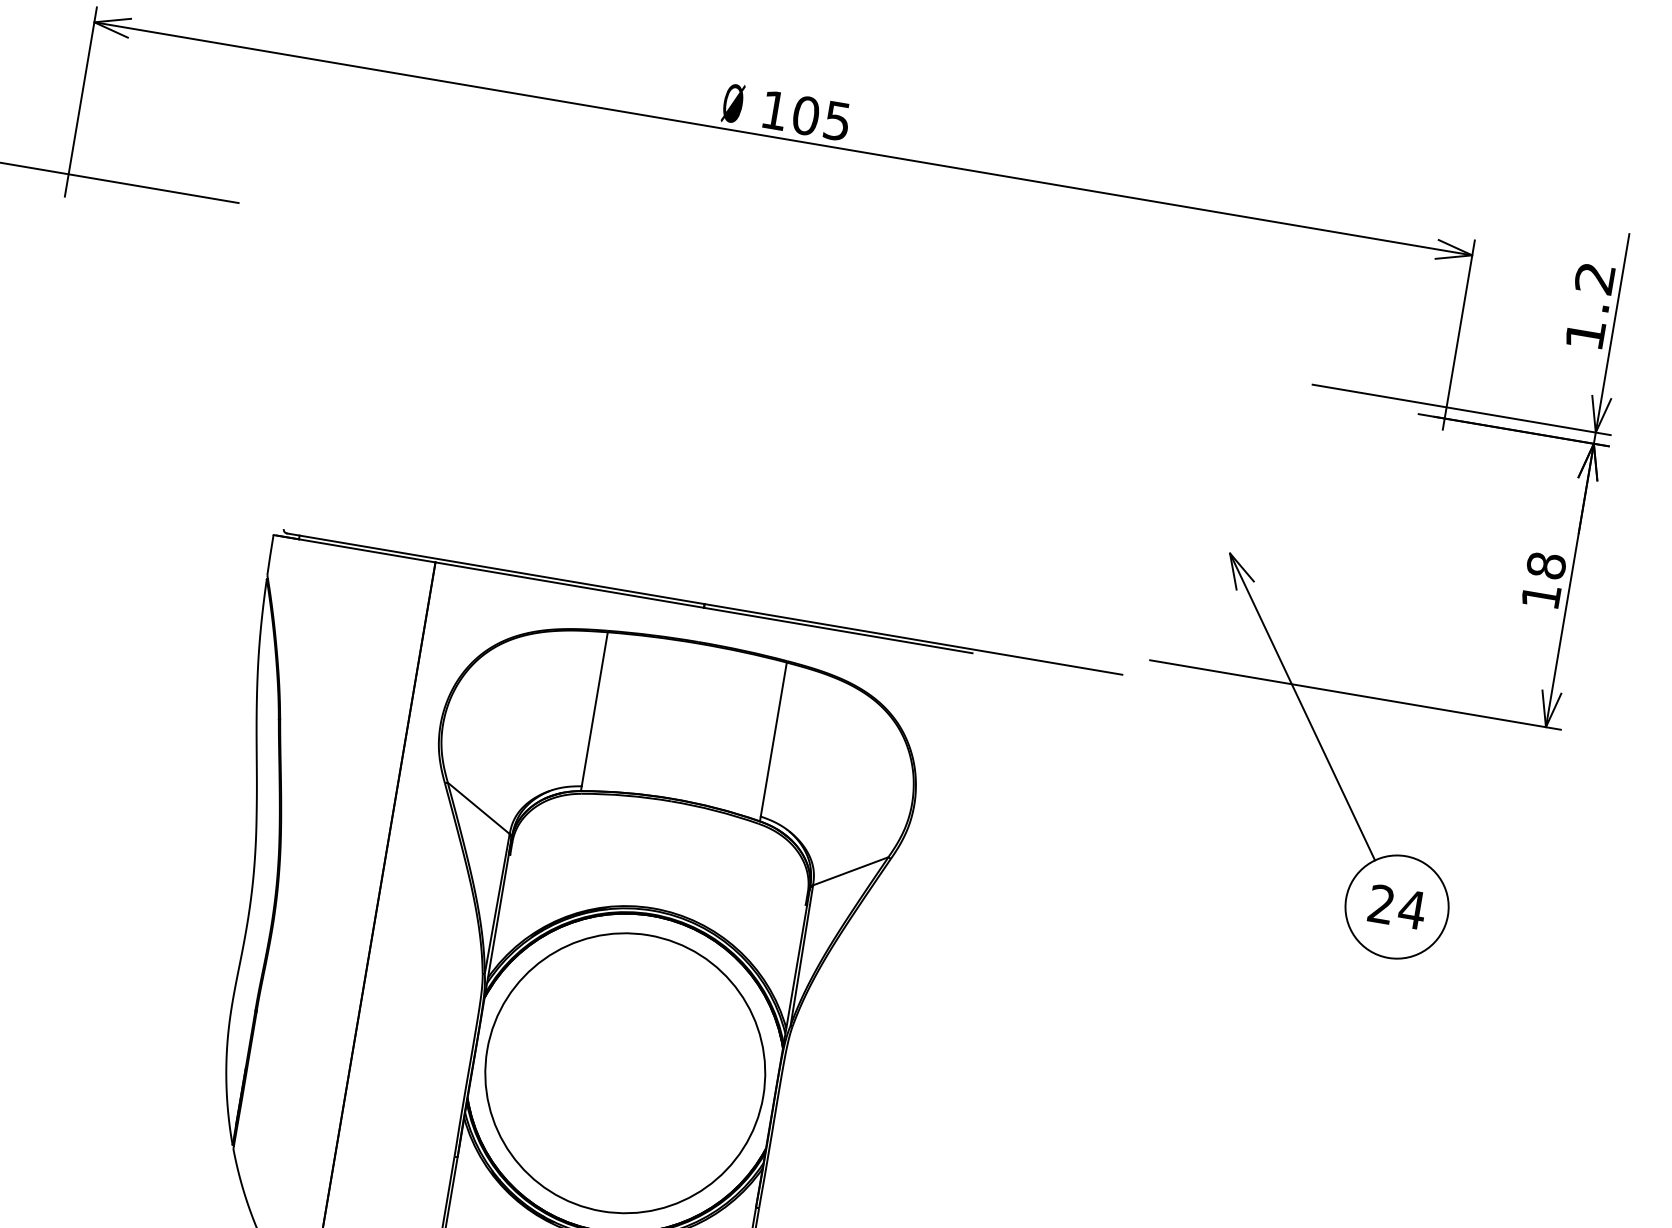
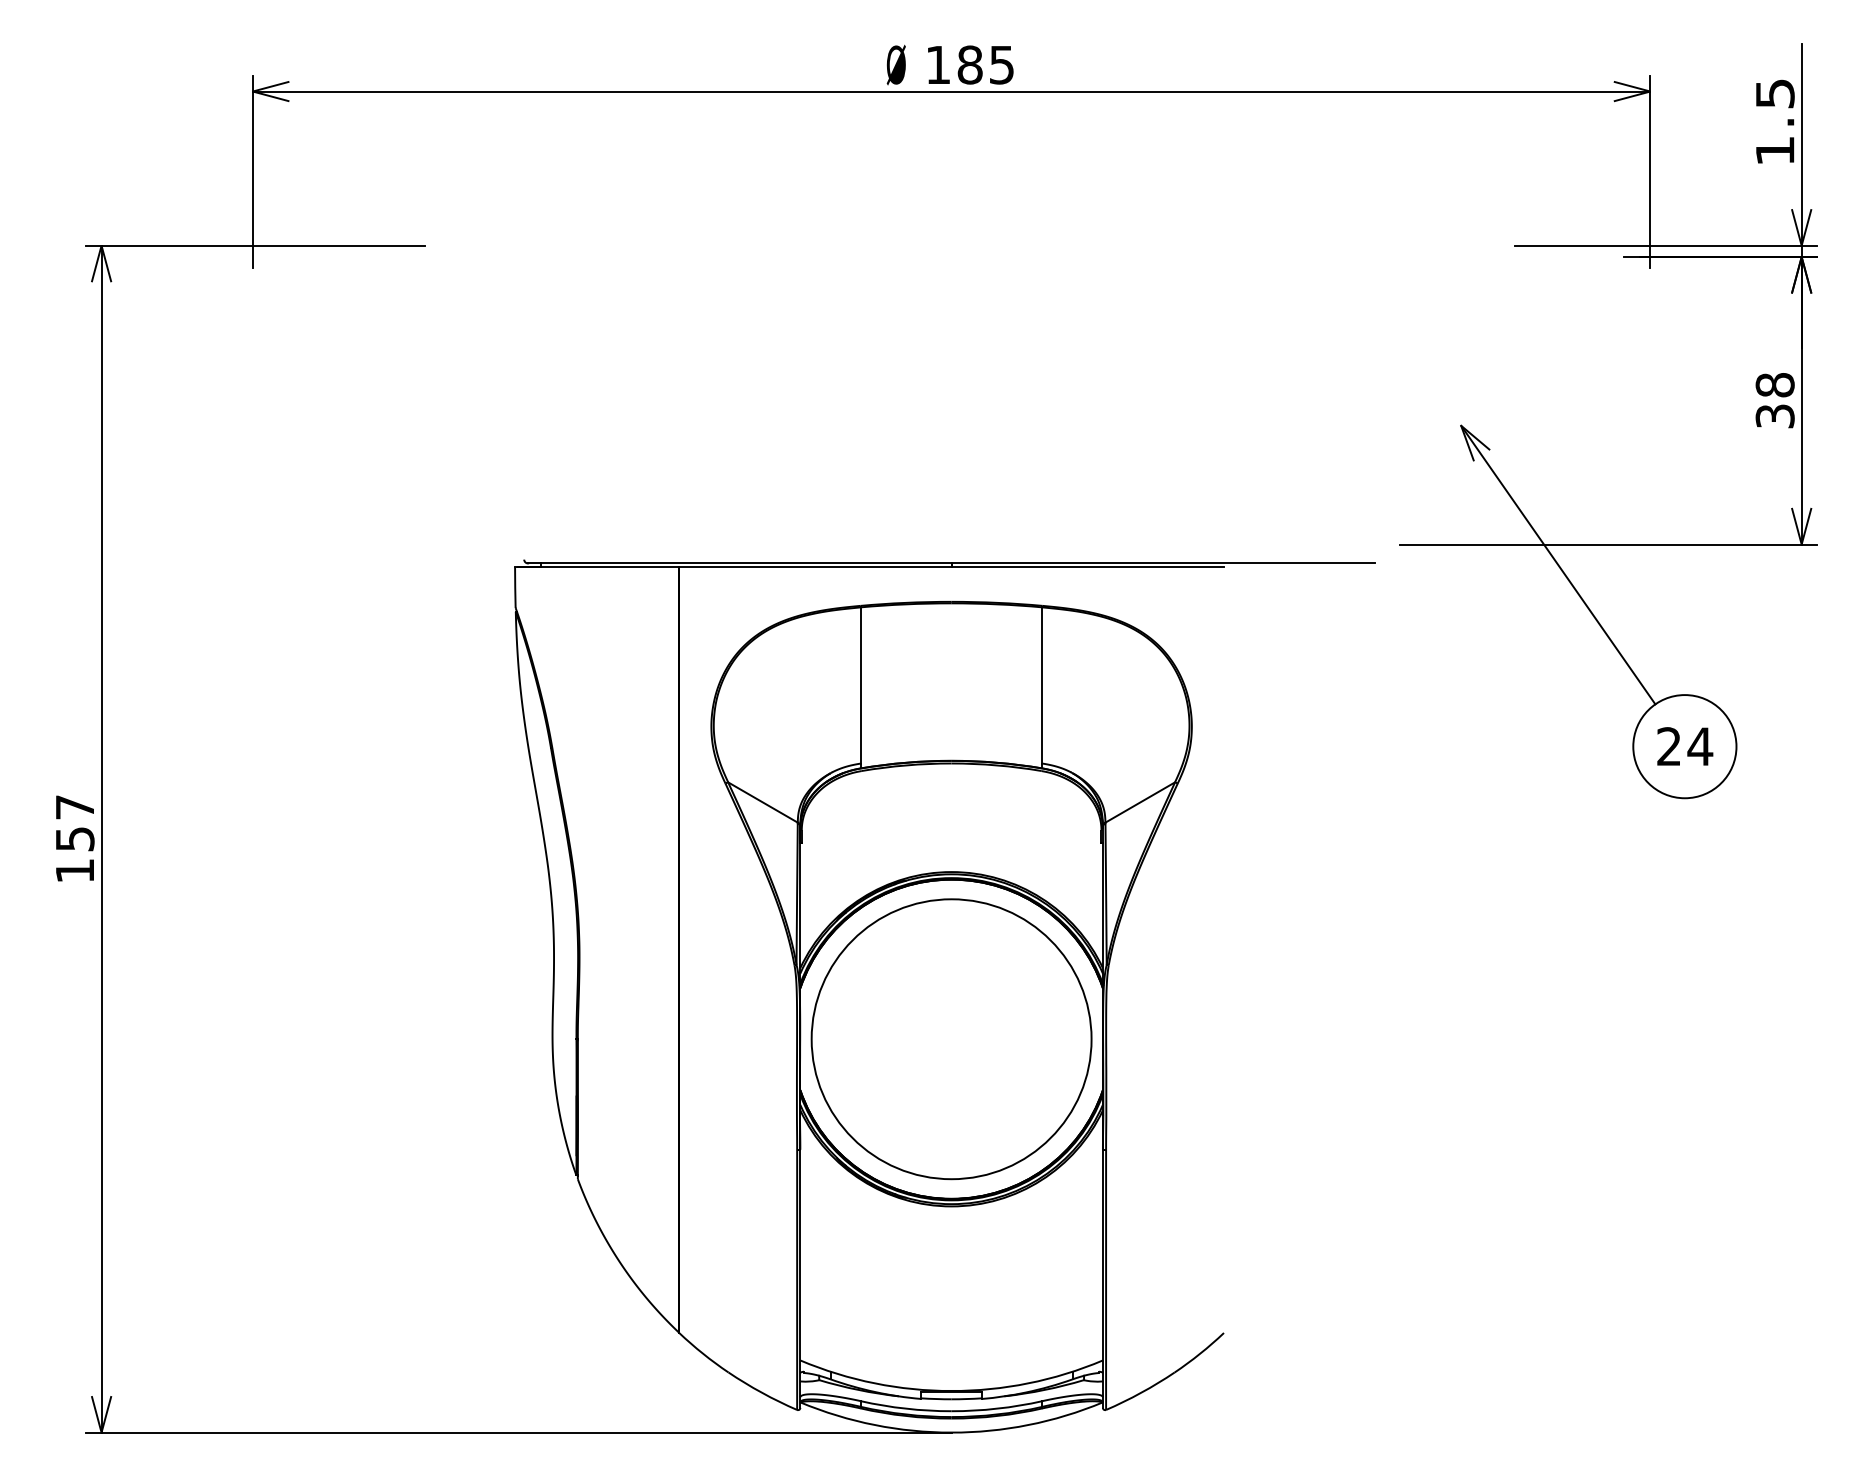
text: (805, 115) -> (969, 64), 105 -> 185
text: (1594, 277) -> (1774, 93), 1.2 -> 1.5
text: (1540, 596) -> (1774, 416), 18 -> 38

